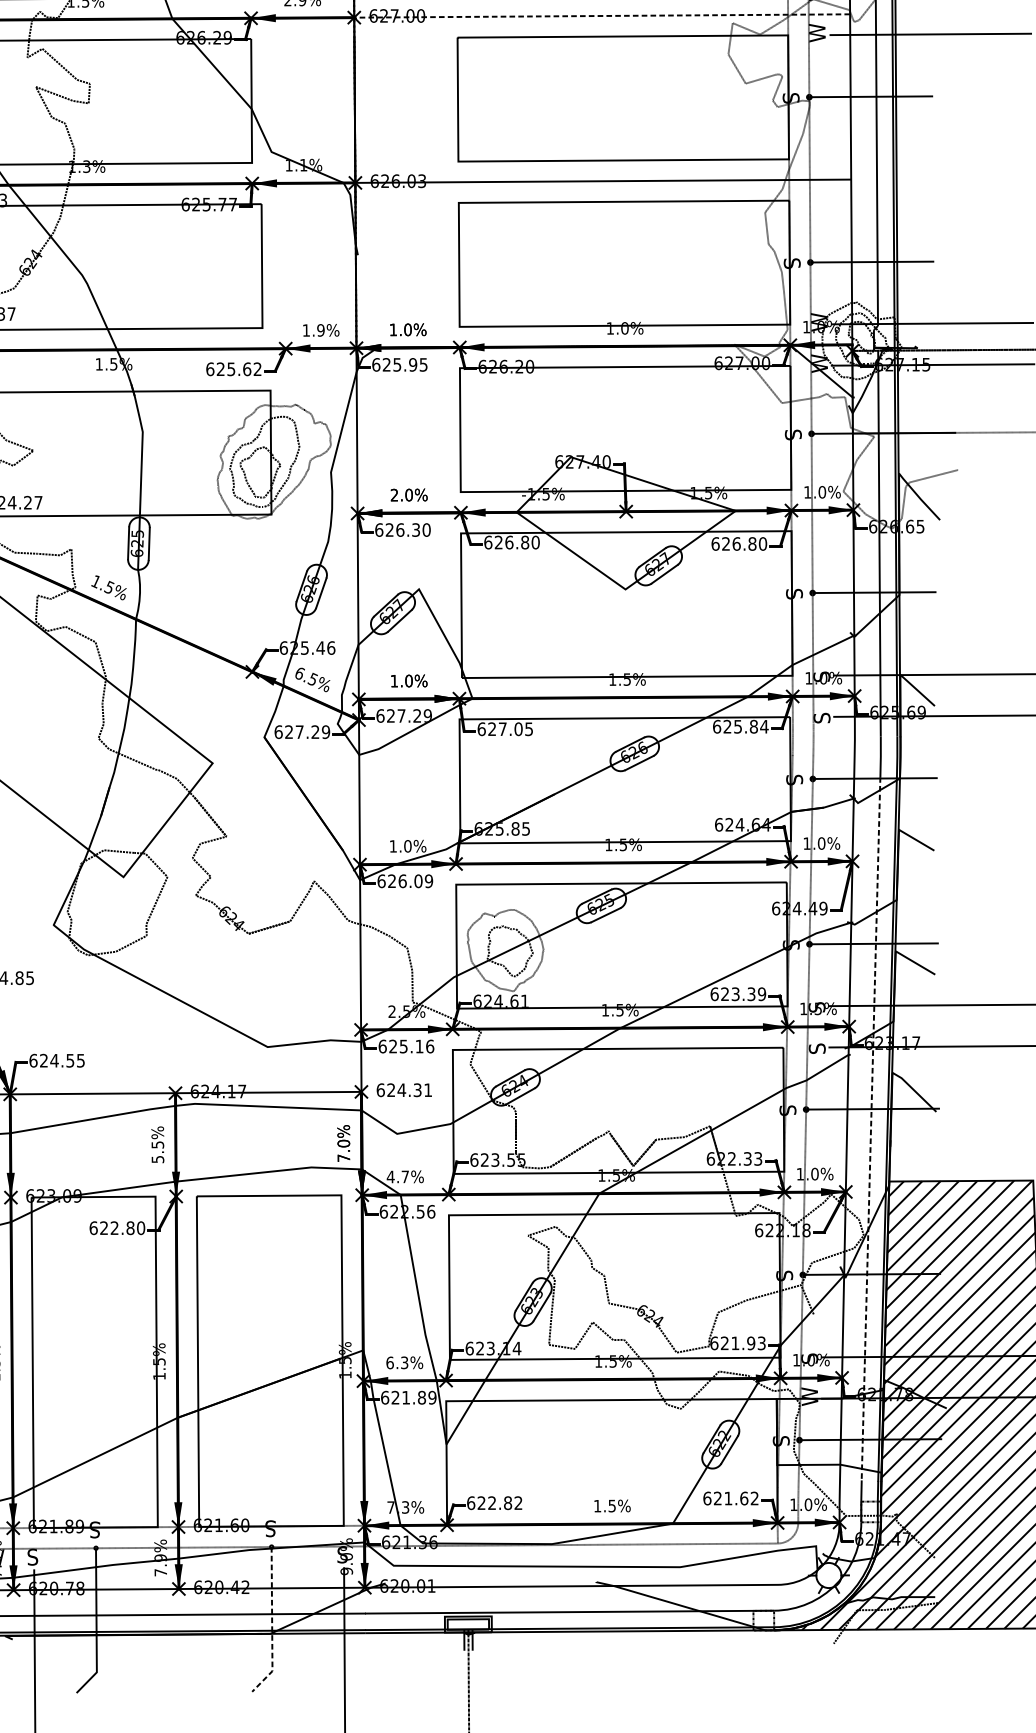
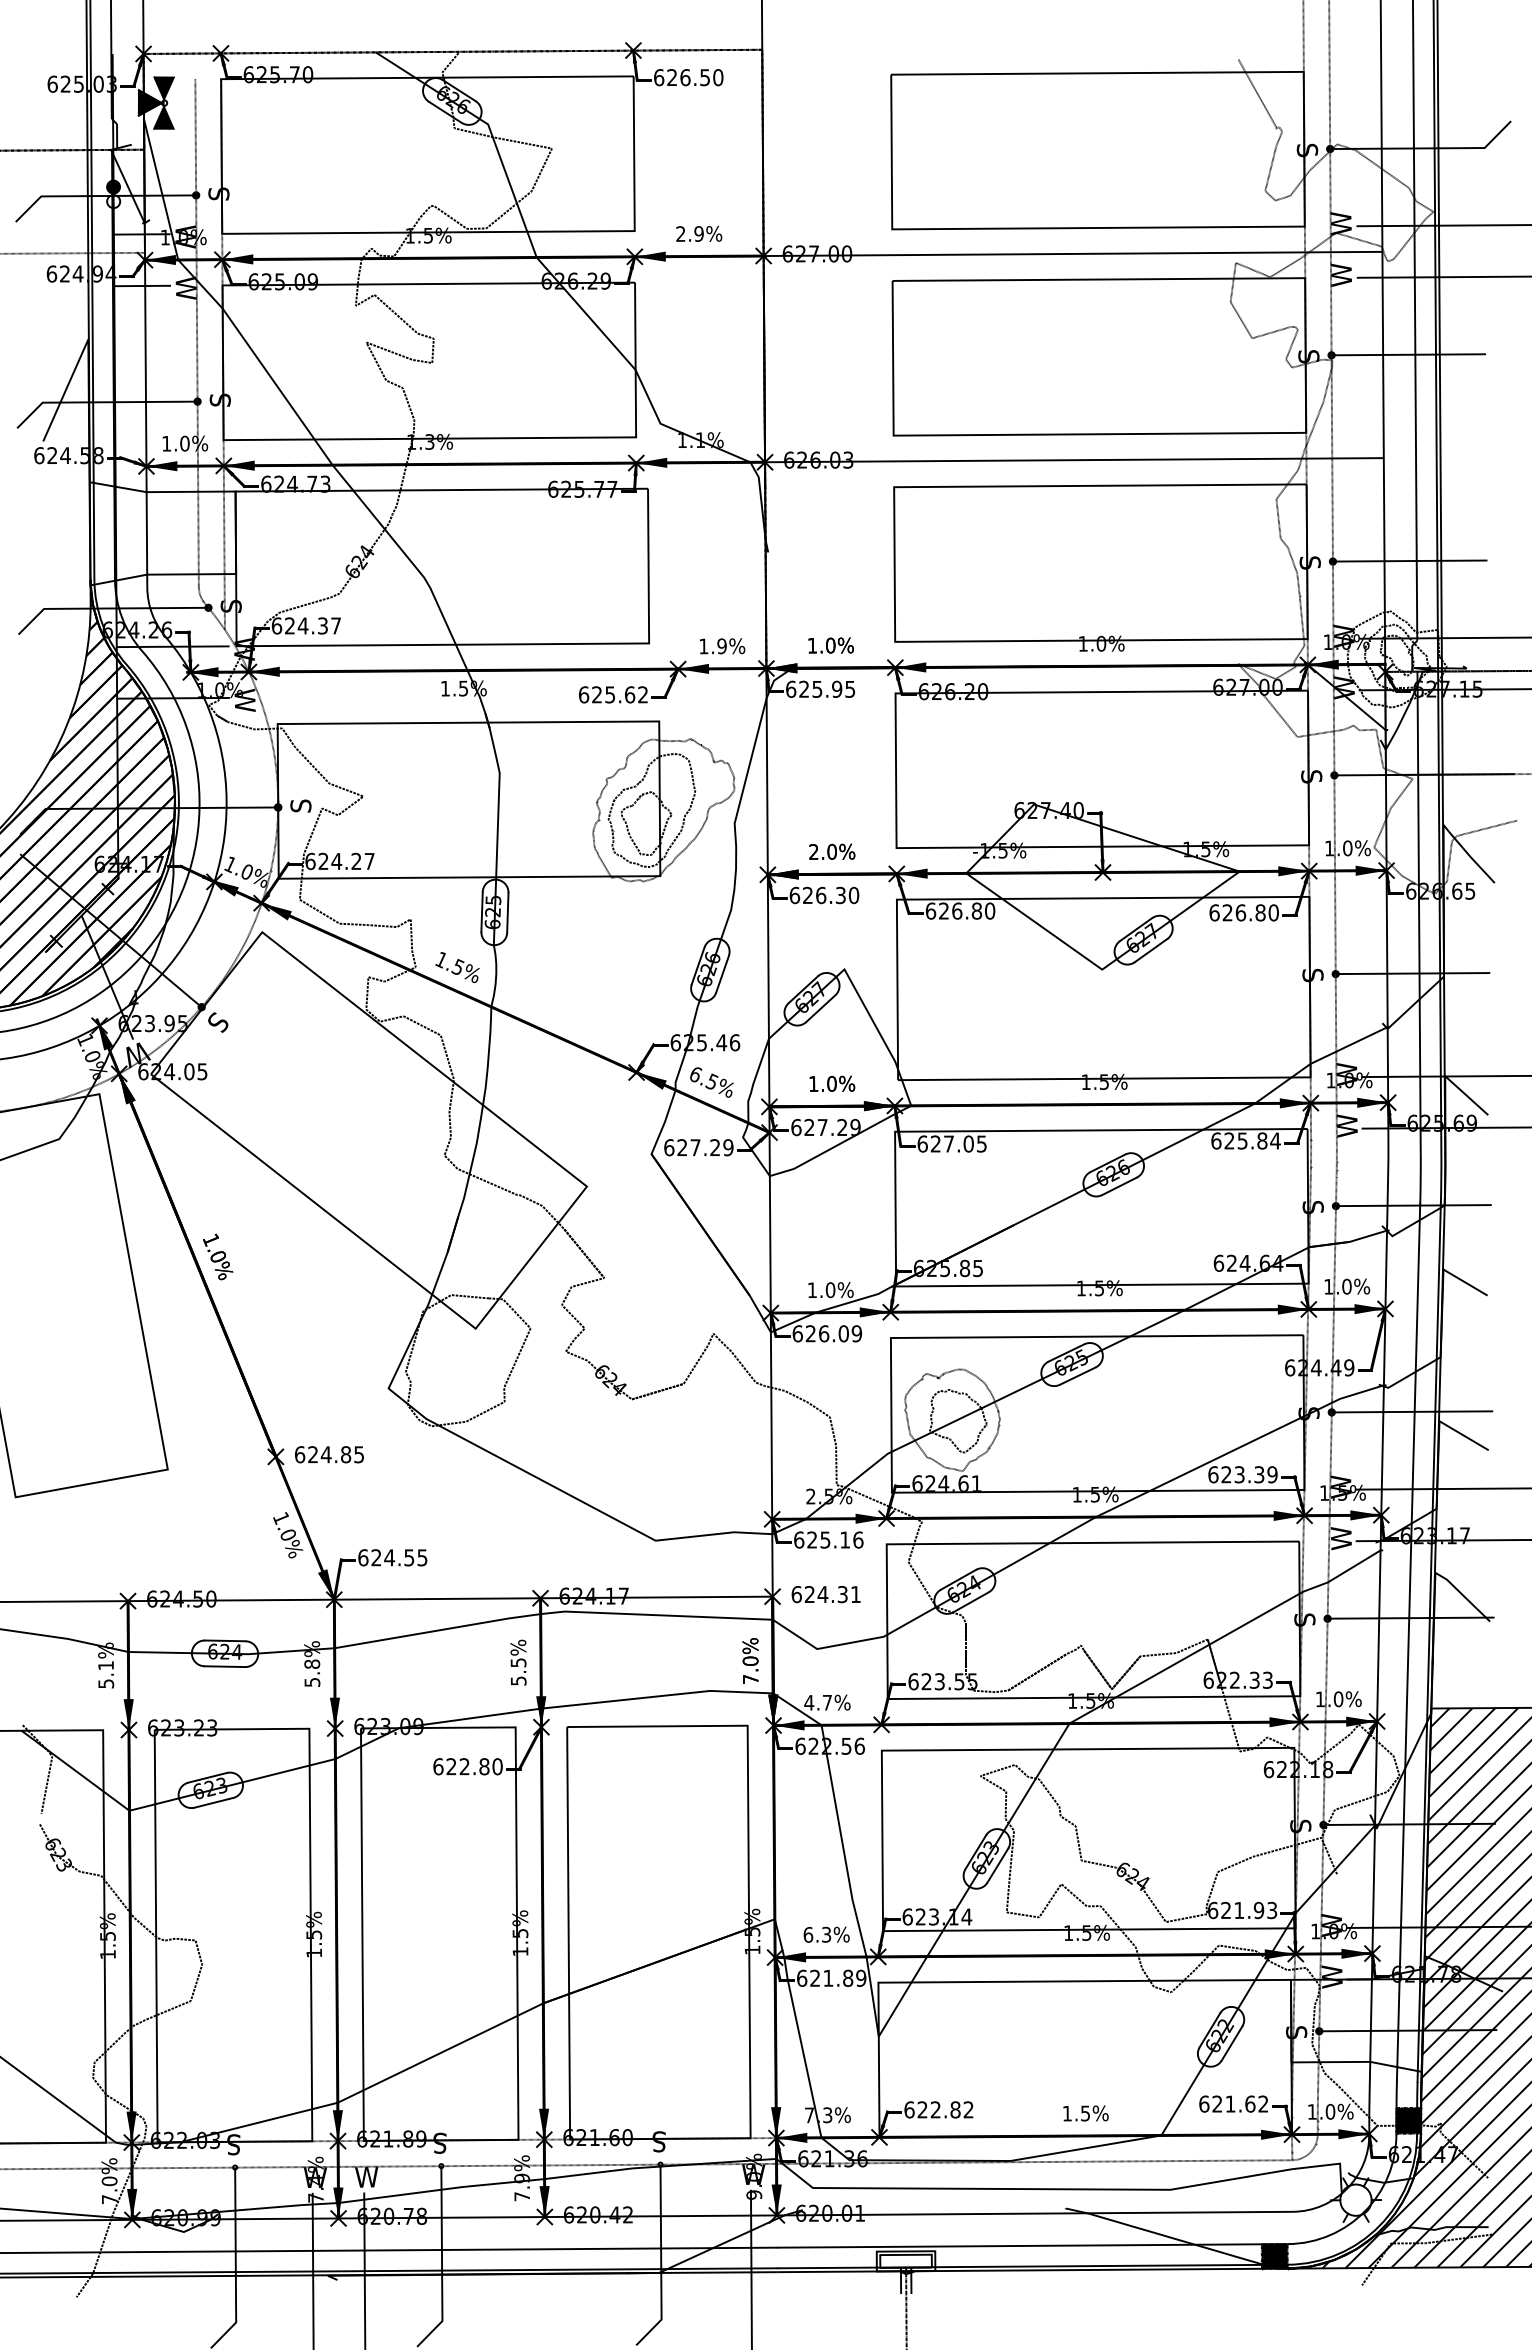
line: (601, 15) -> (1072, 253), dashed -> solid
text: (821, 673) -> (1346, 1074), S -> W
text: (822, 714) -> (1347, 1125), S -> W
text: (816, 1003) -> (1340, 1486), S -> W
text: (817, 1045) -> (1341, 1538), S -> W
line: (870, 1128) -> (1408, 1642), dashed -> solid
text: (809, 1355) -> (1331, 1925), S -> W
fill: (870, 1511) -> (1408, 2120), added
text: (346, 1554) -> (753, 2174), S -> W
text: (36, 1556) -> (366, 2176), S -> W
fill: (763, 1620) -> (1274, 2256), added
line: (272, 1624) -> (661, 2261), dashed -> solid

